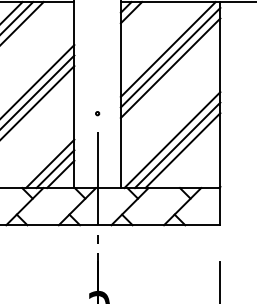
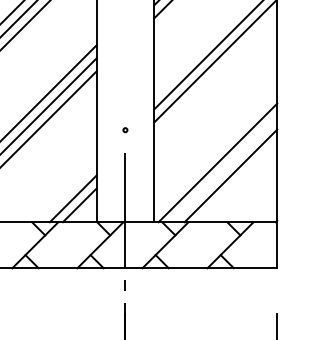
line: (170, 68) -> (215, 74), removed
line: (177, 145) -> (224, 169), removed
line: (50, 163) -> (67, 191), removed

